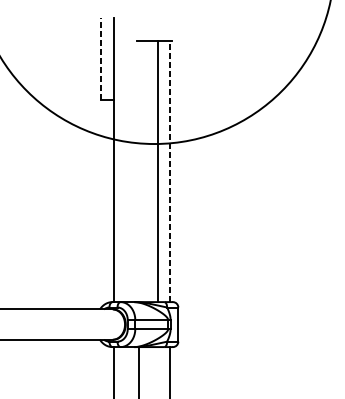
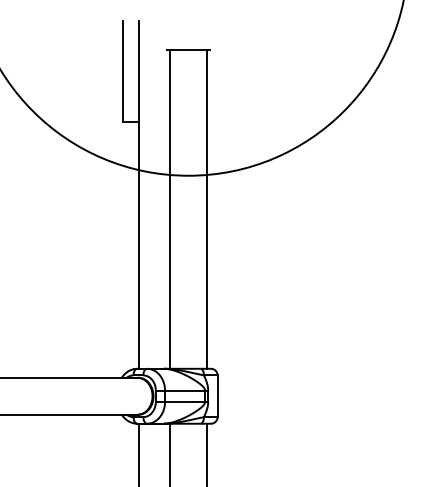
line: (100, 57) -> (122, 70), dashed -> solid
line: (158, 170) -> (170, 208), moved
line: (170, 171) -> (207, 209), dashed -> solid

